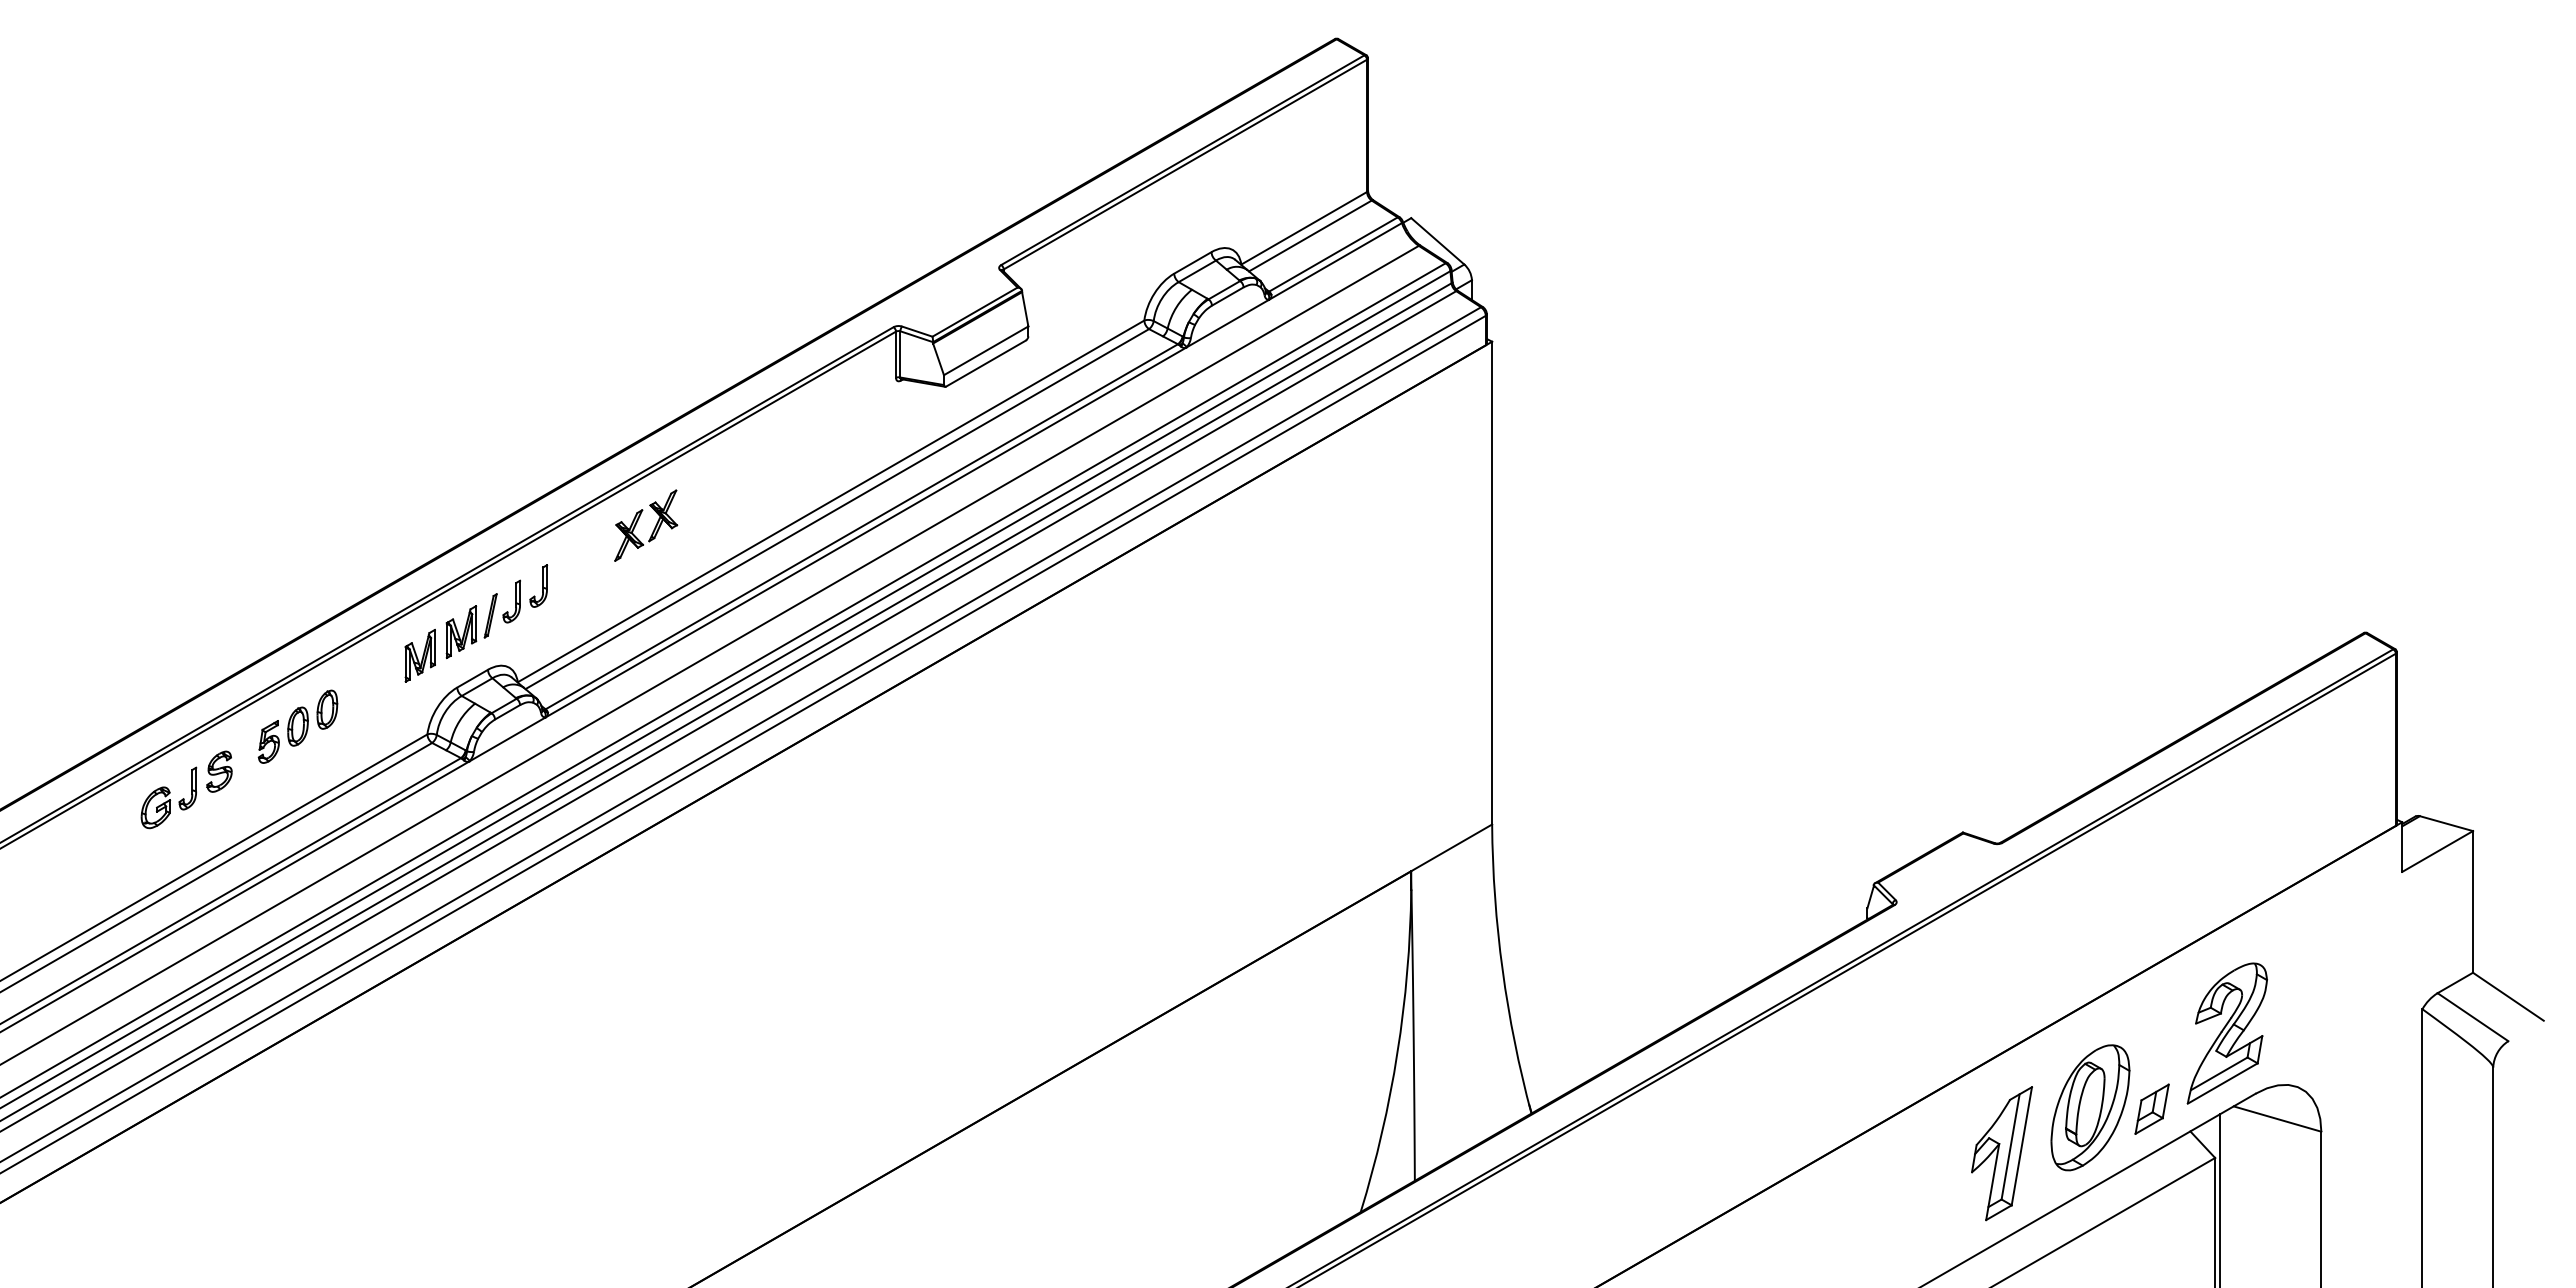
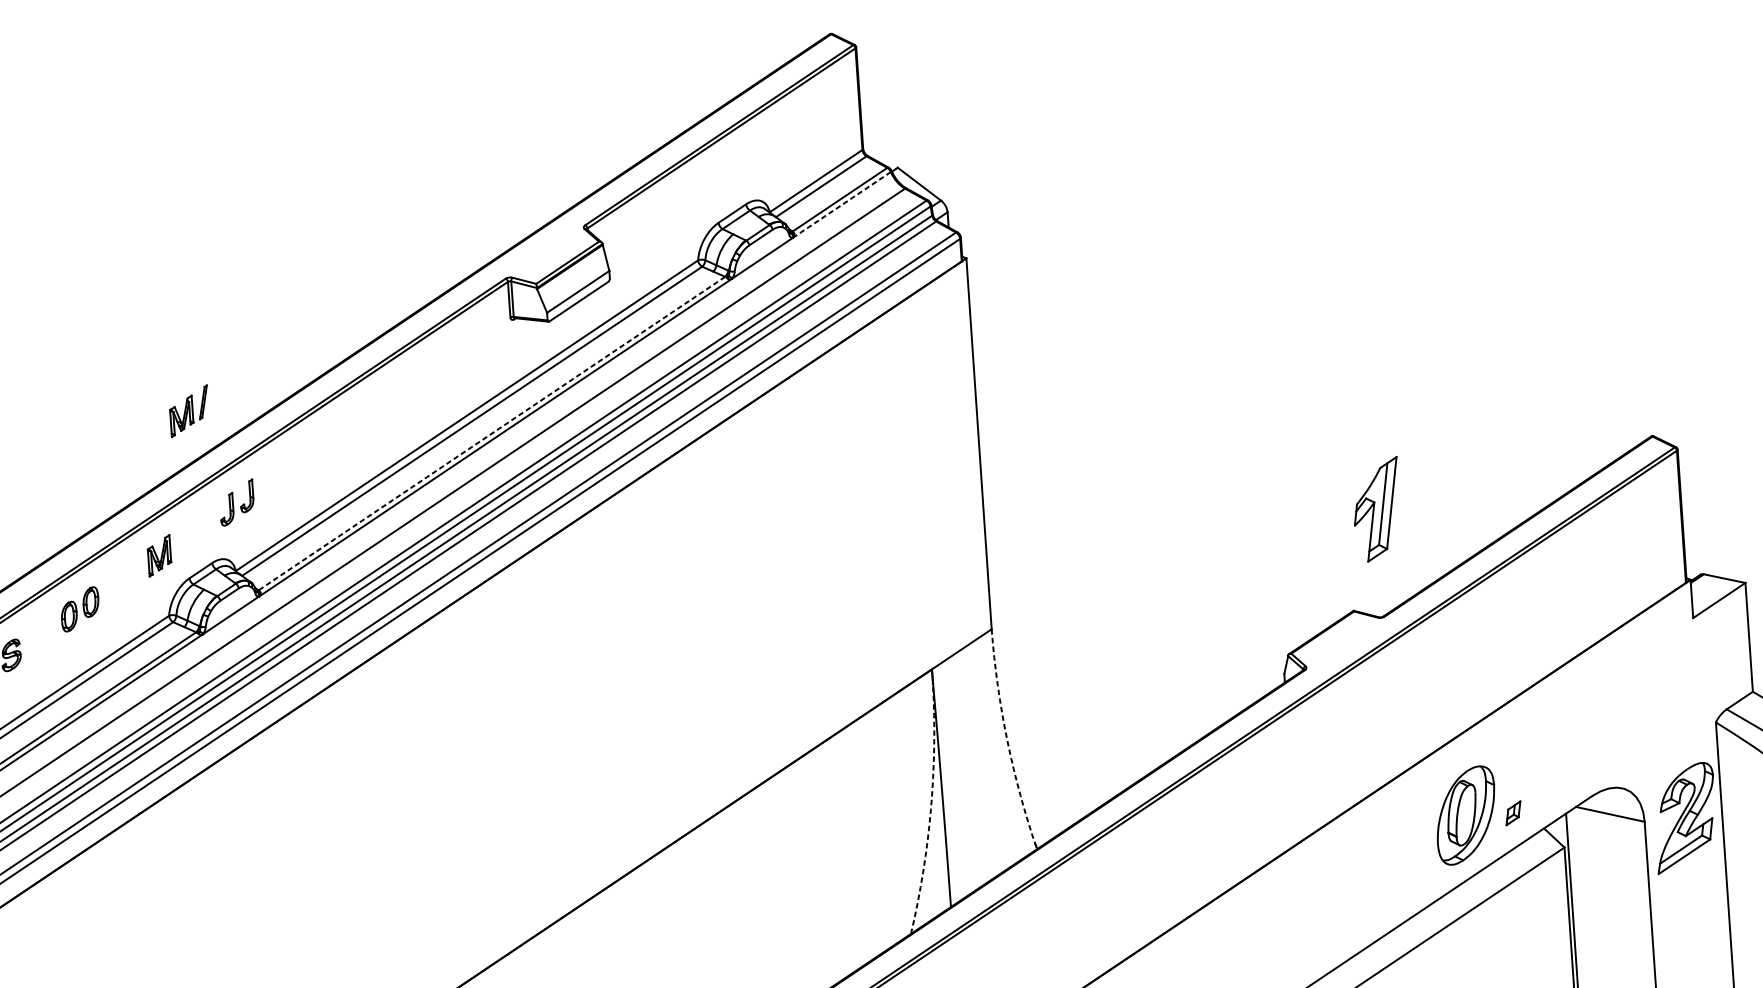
line: (1335, 261) -> (841, 205), solid -> dashed
line: (861, 527) -> (491, 434), solid -> dashed
part: (653, 529) -> (332, 446), removed
part: (471, 626) -> (189, 411), moved
part: (268, 741) -> (47, 629), removed
arc: (1502, 970) -> (1007, 740), solid -> dashed
part: (2226, 1033) -> (1684, 818), moved
arc: (1397, 1052) -> (930, 809), solid -> dashed
part: (2151, 1108) -> (1513, 812), size x0.6
part: (2001, 1153) -> (1376, 509), moved

